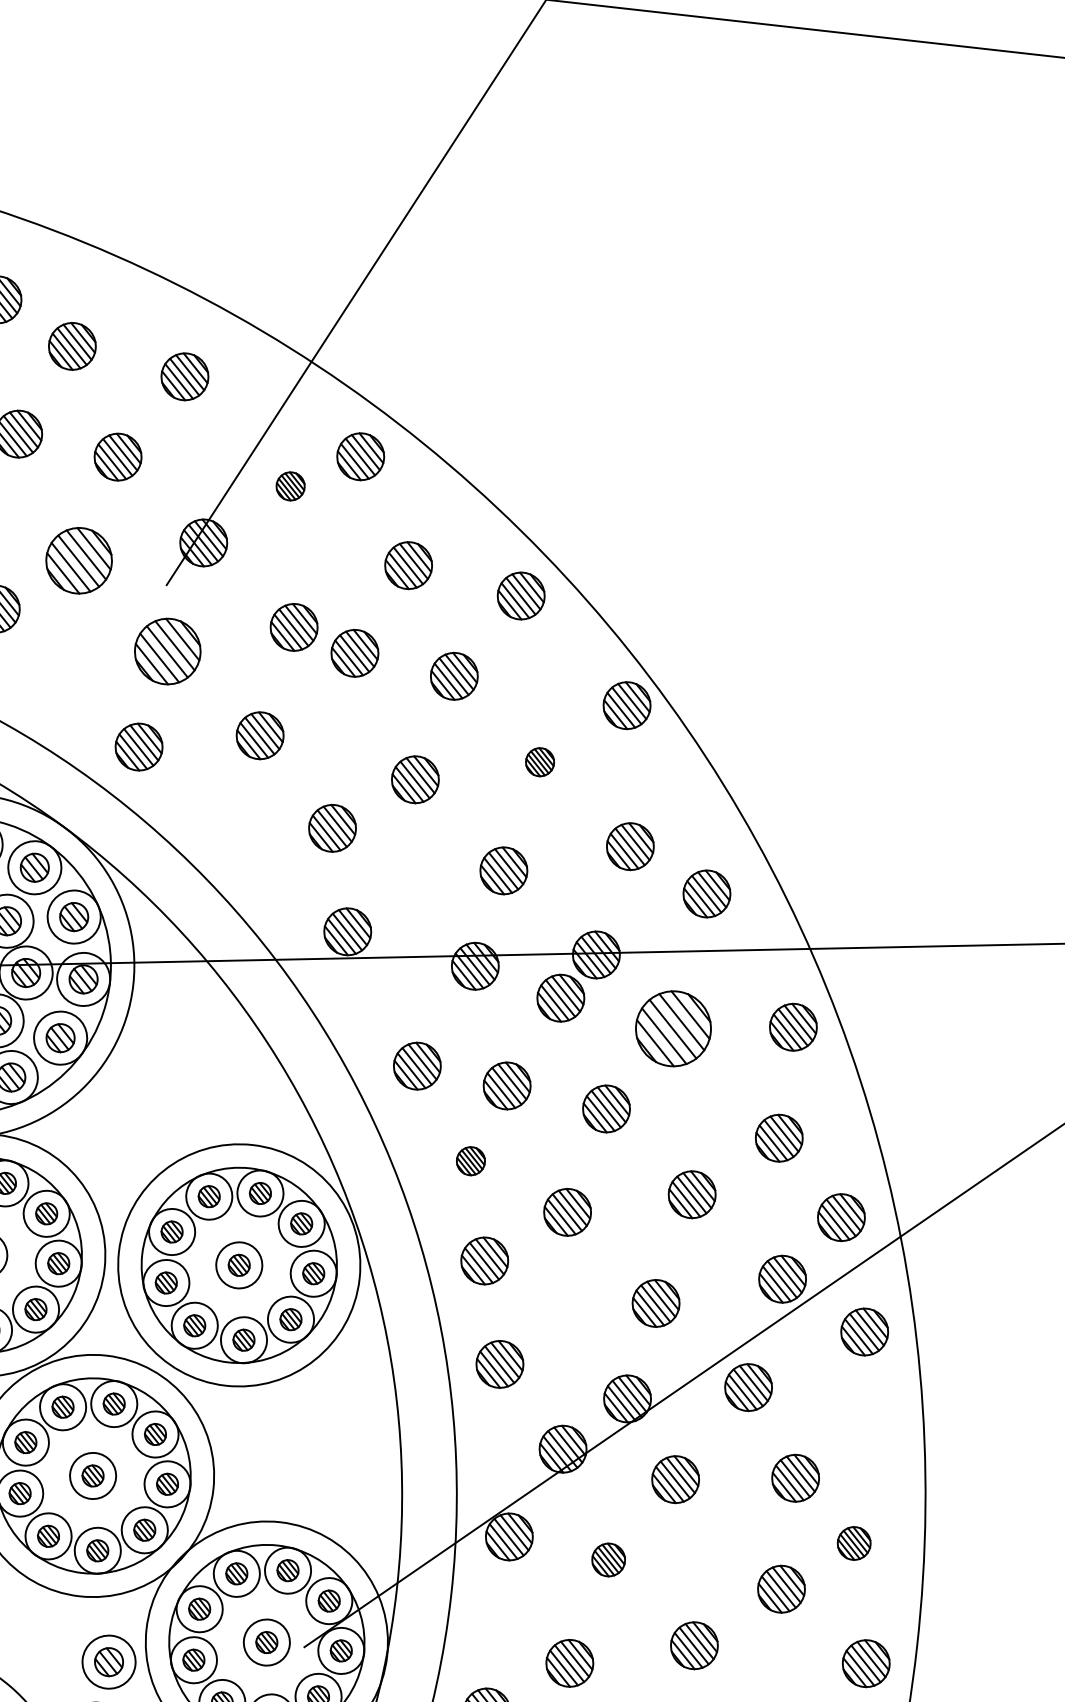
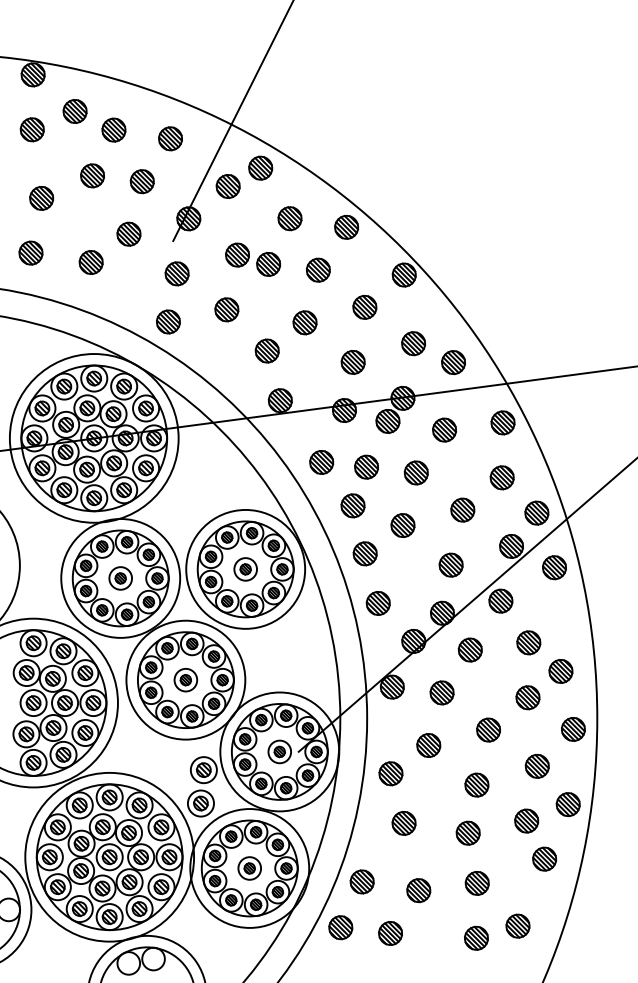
part: (289, 486) -> (227, 186), size x1.67
part: (78, 558) -> (128, 233), size x0.71
part: (166, 650) -> (176, 273), size x0.71
part: (539, 762) -> (364, 307), size x1.67
part: (673, 1027) -> (444, 429), size x0.62
part: (469, 1160) -> (352, 505), size x1.67
part: (853, 1543) -> (560, 671), size x1.43
part: (607, 1558) -> (441, 692), size x1.43

